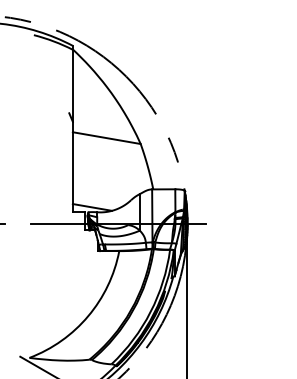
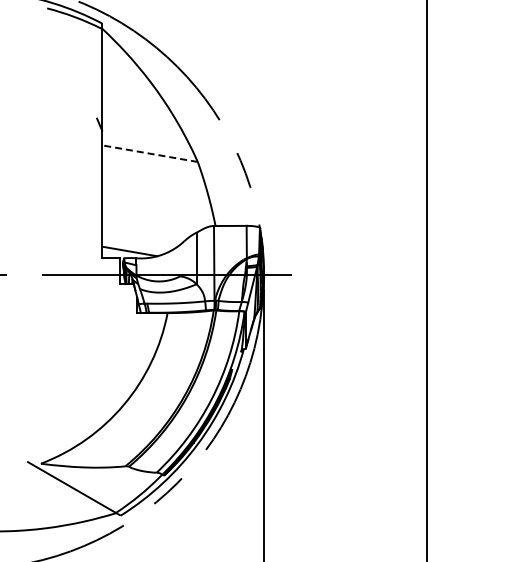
line: (107, 138) -> (150, 153), solid -> dashed

